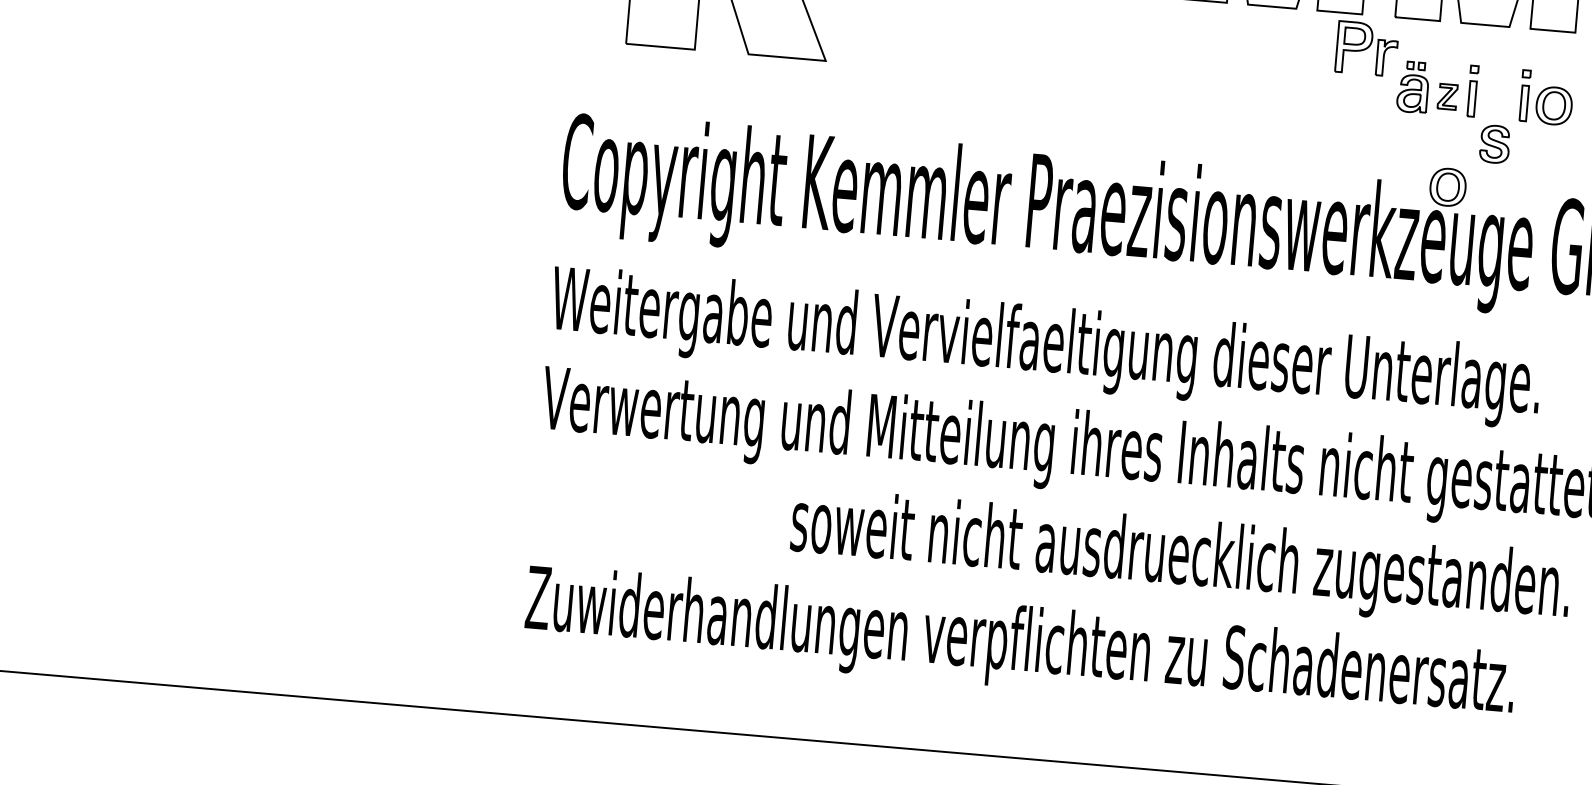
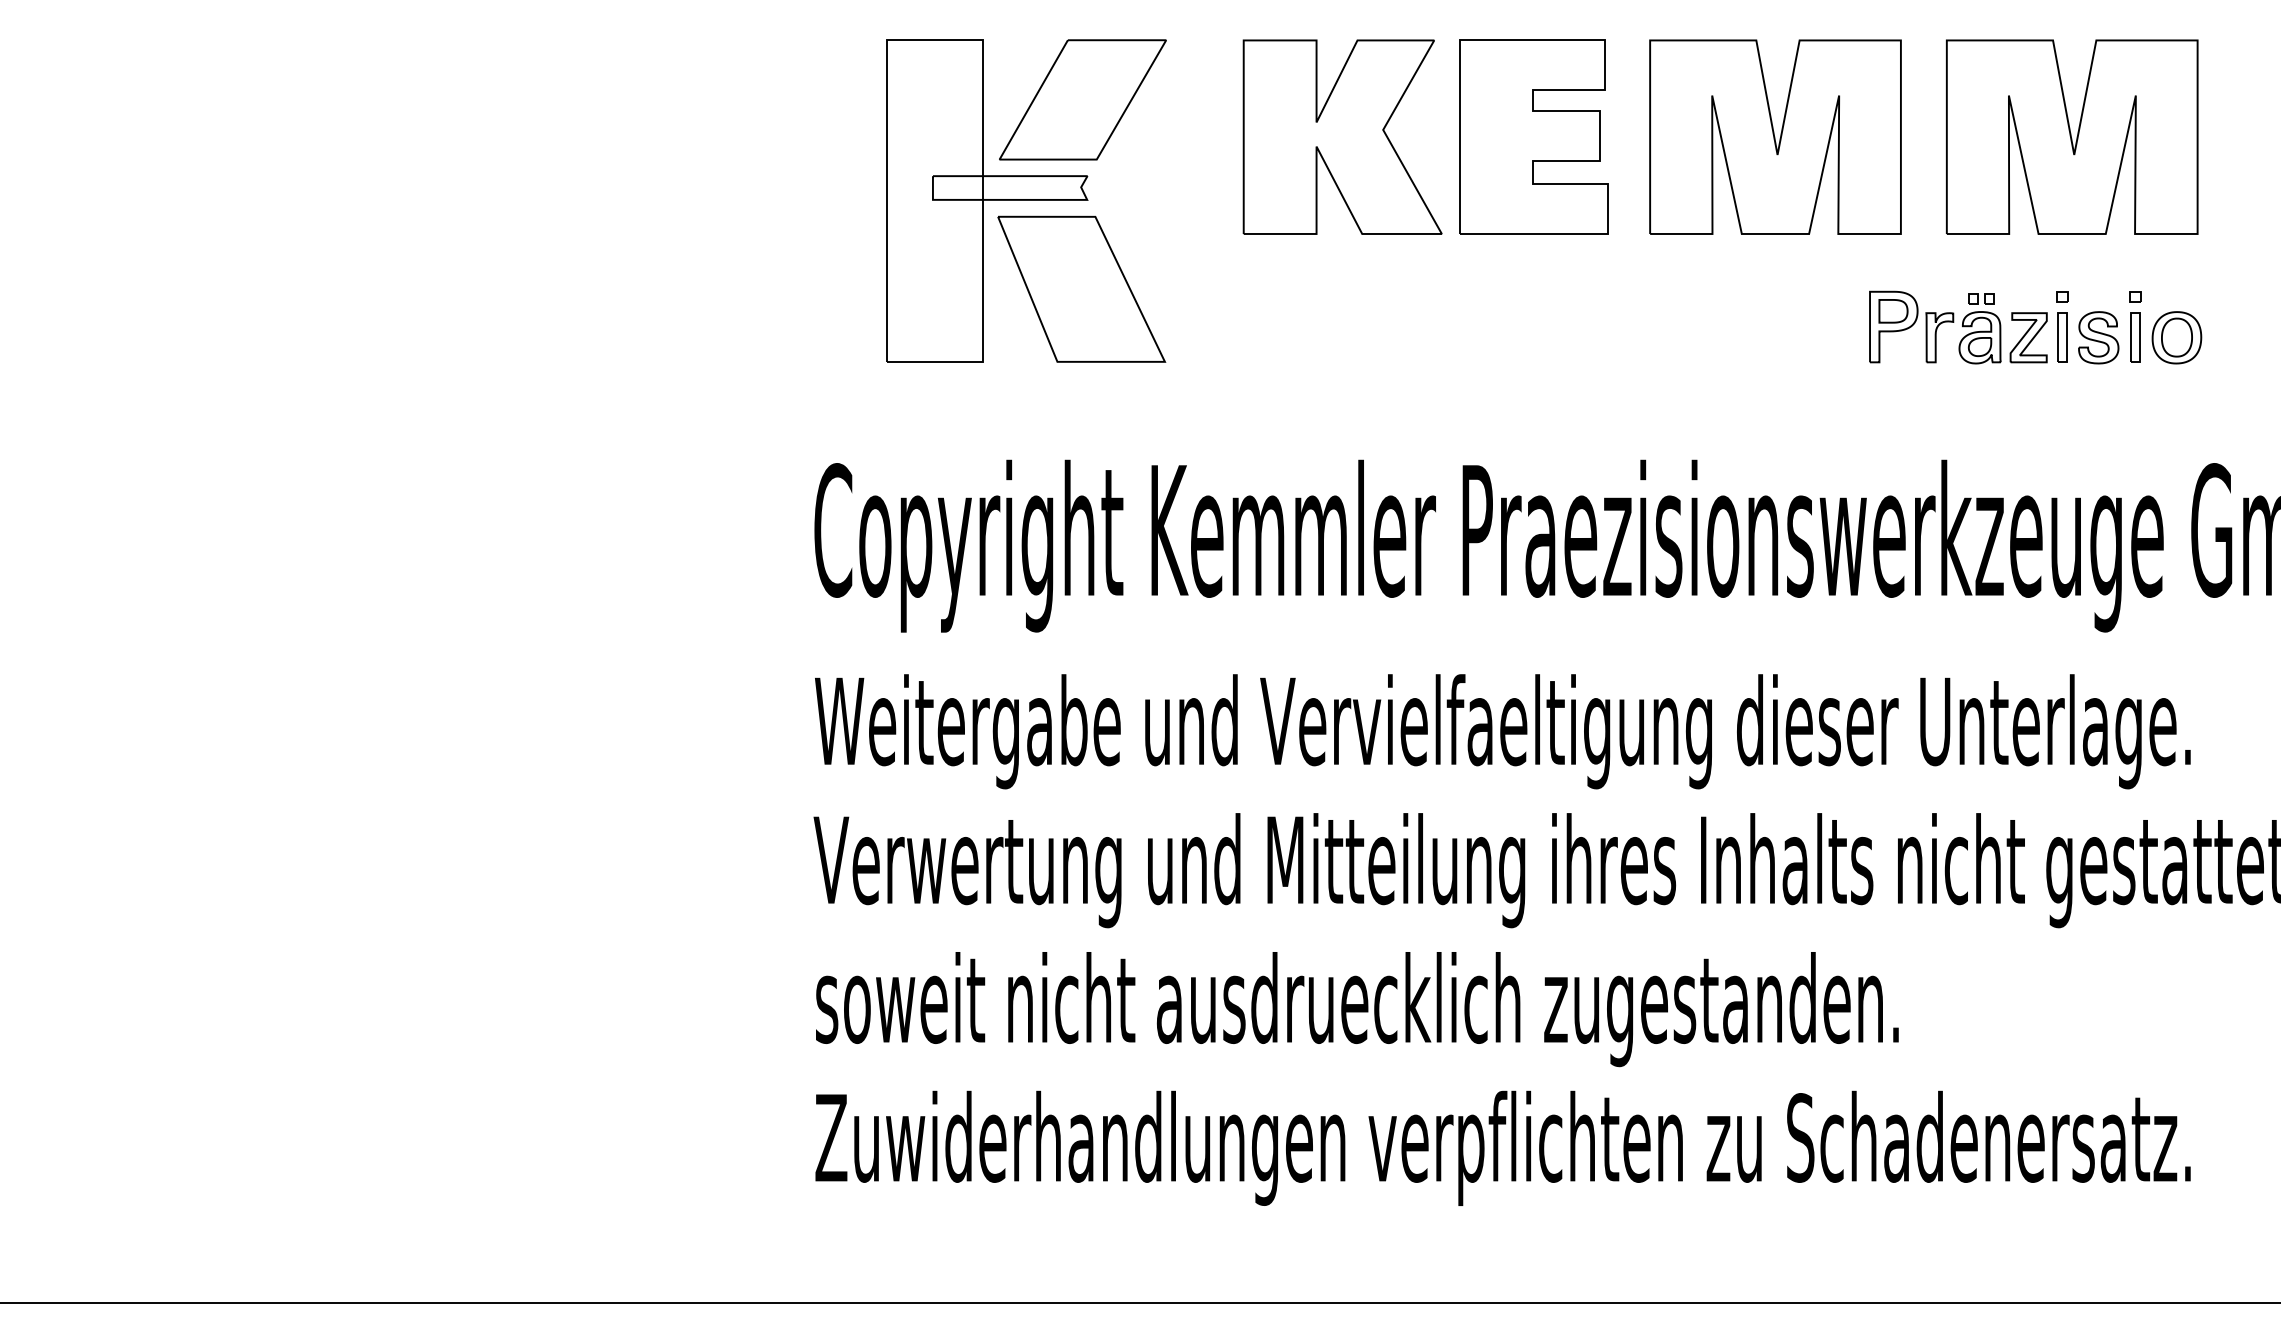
part: (1367, 48) -> (1911, 326), moved
part: (1447, 96) -> (2028, 337), size x1.43
part: (1494, 144) -> (2098, 337), moved
part: (1447, 187) -> (2039, 462), removed
text: (1180, 559) -> (1357, 1009), moved

